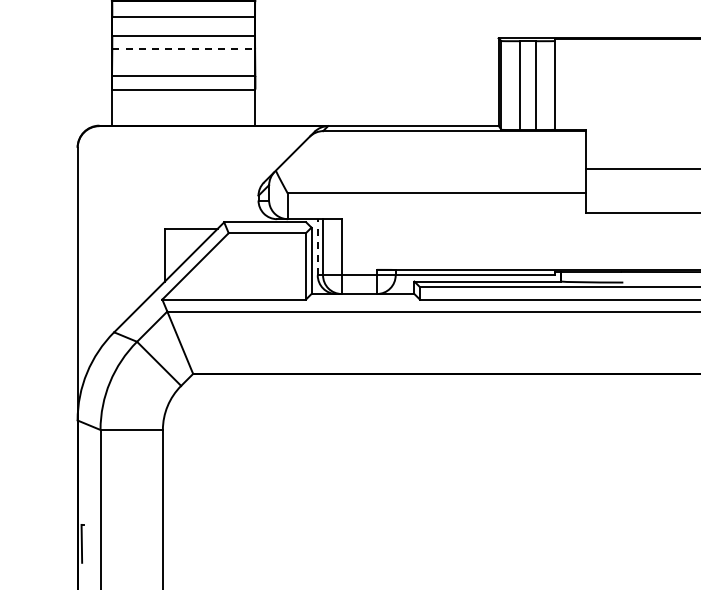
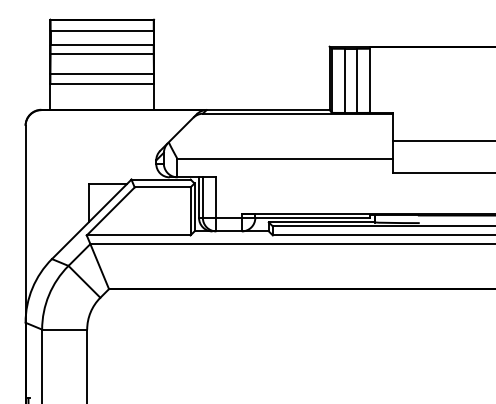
line: (184, 49) -> (102, 54), dashed -> solid
line: (317, 246) -> (198, 197), dashed -> solid

